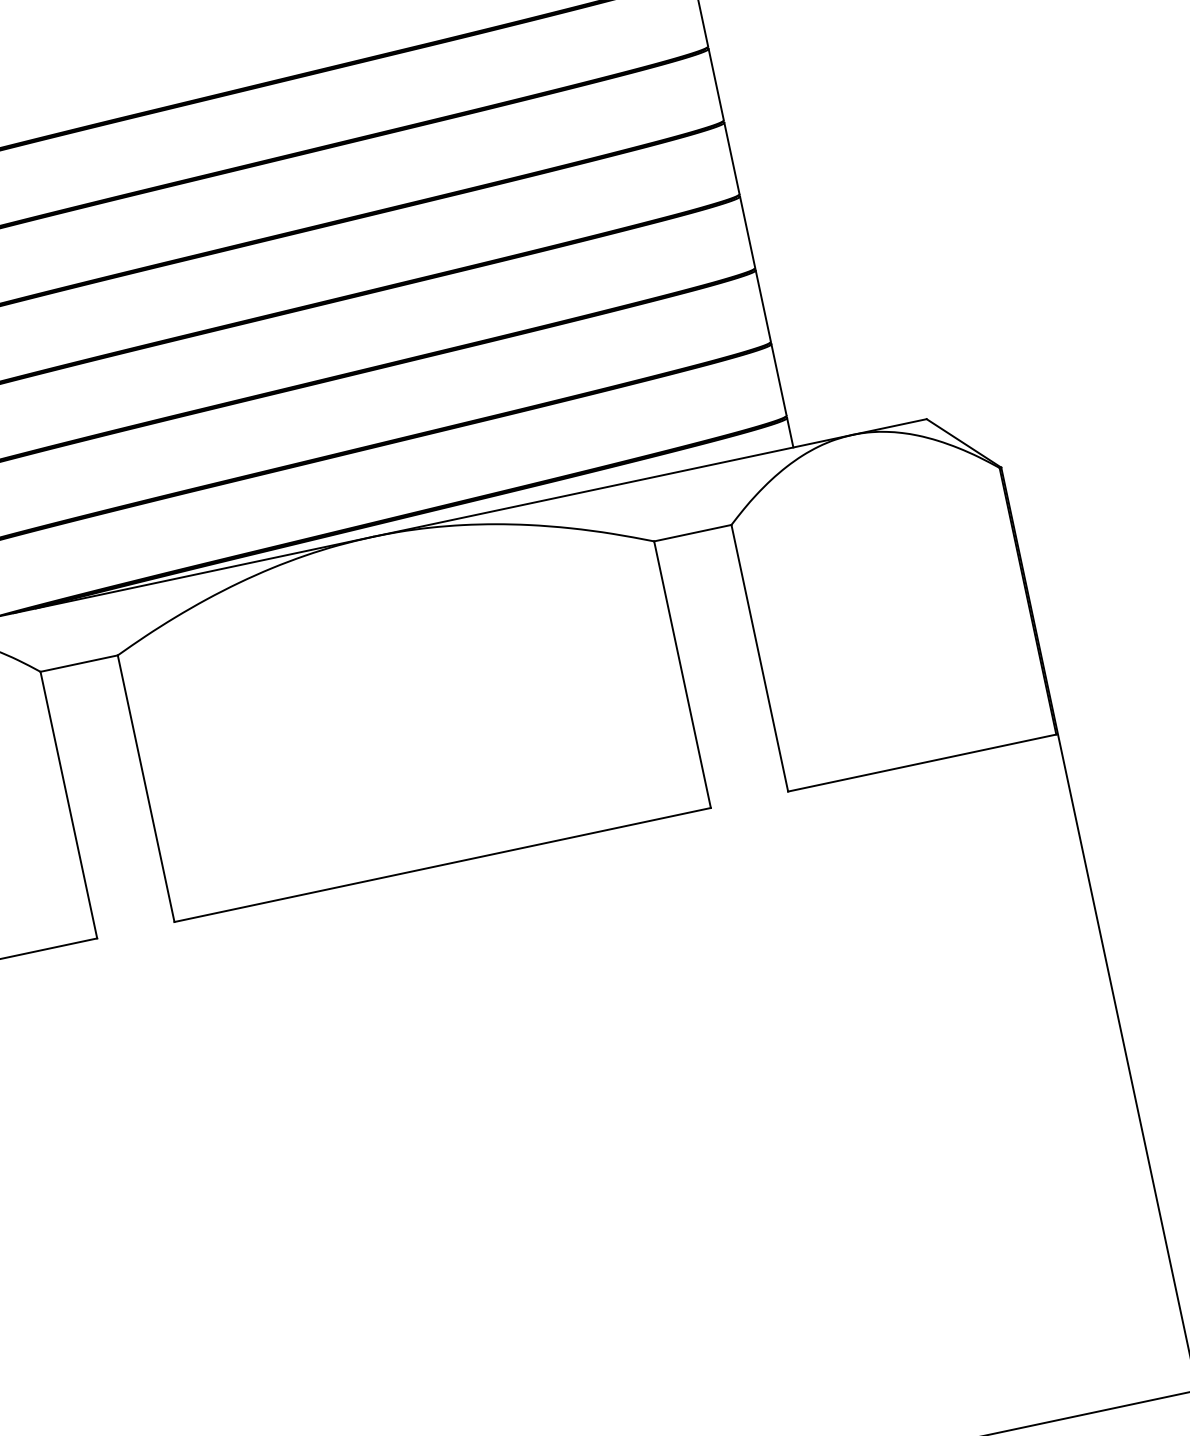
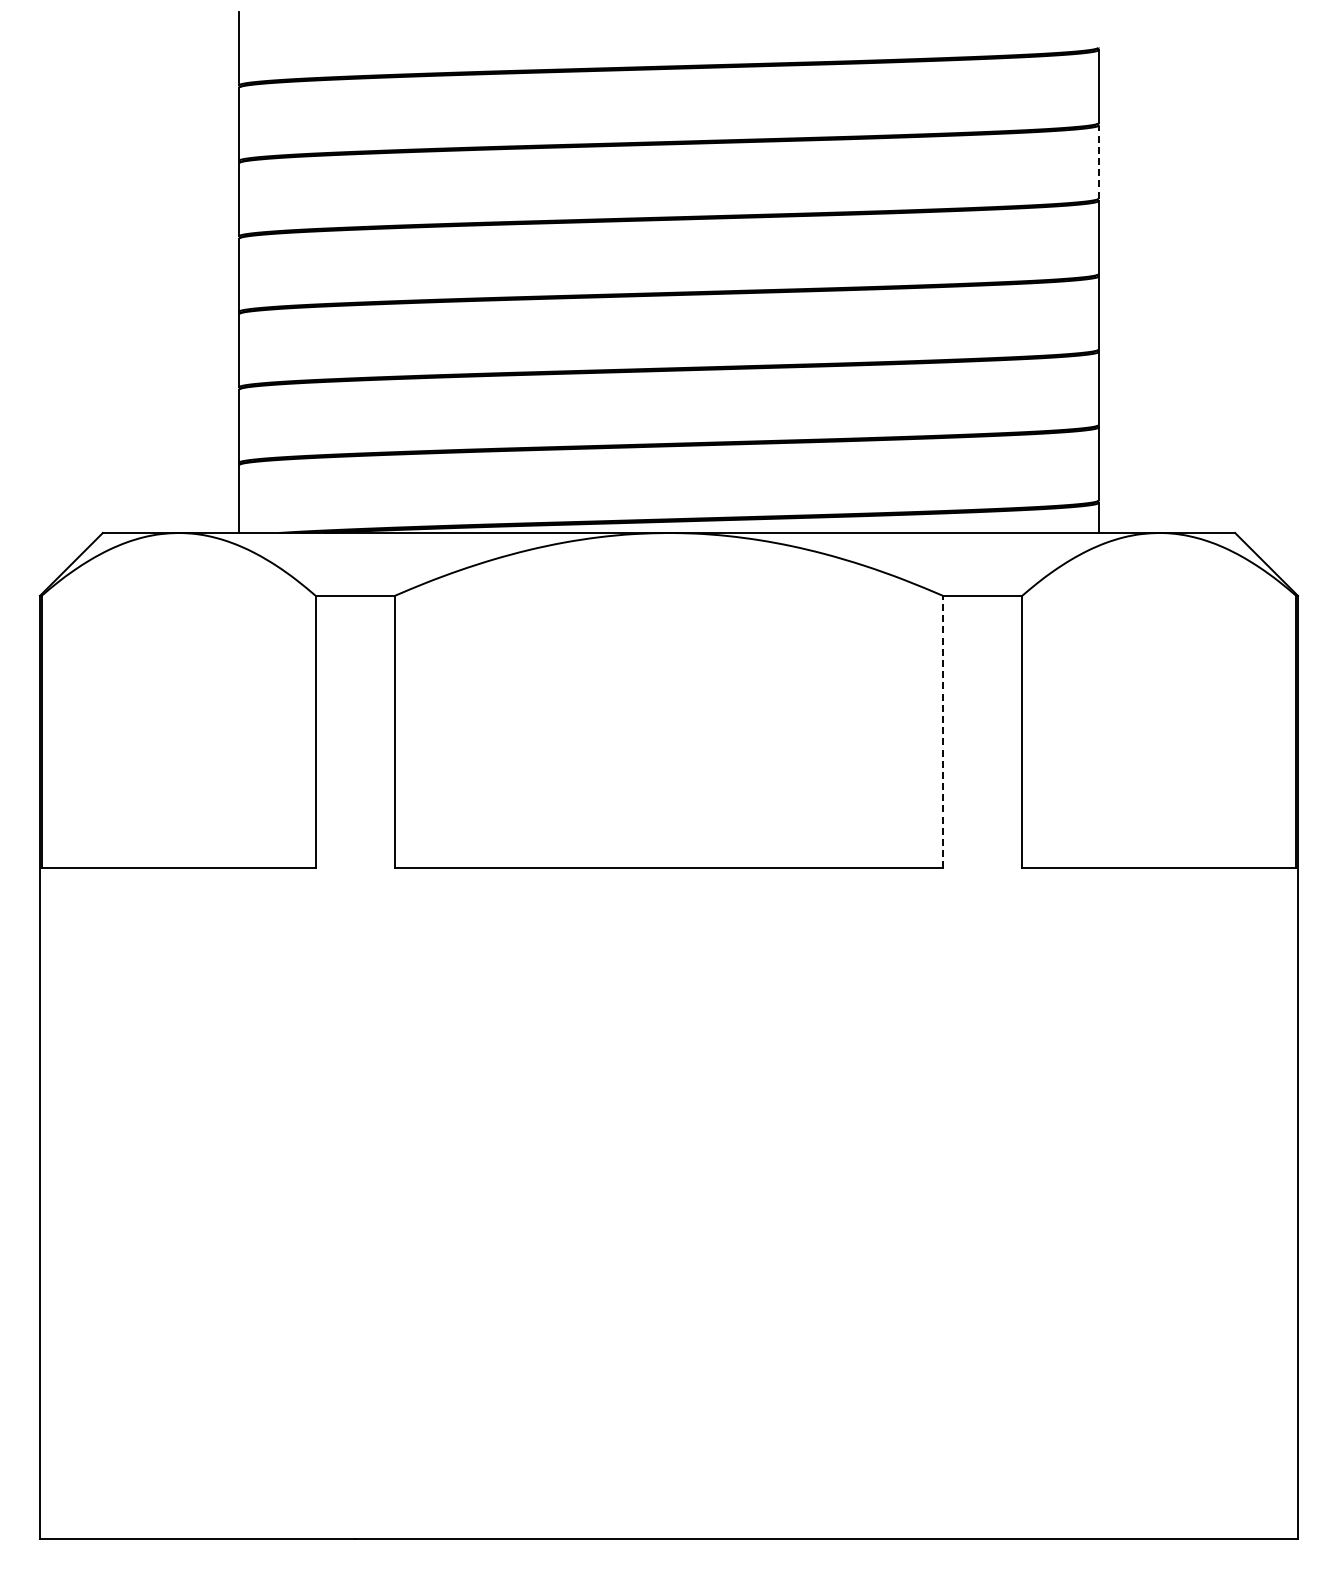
line: (716, 85) -> (1098, 162), solid -> dashed
line: (682, 673) -> (943, 731), solid -> dashed

